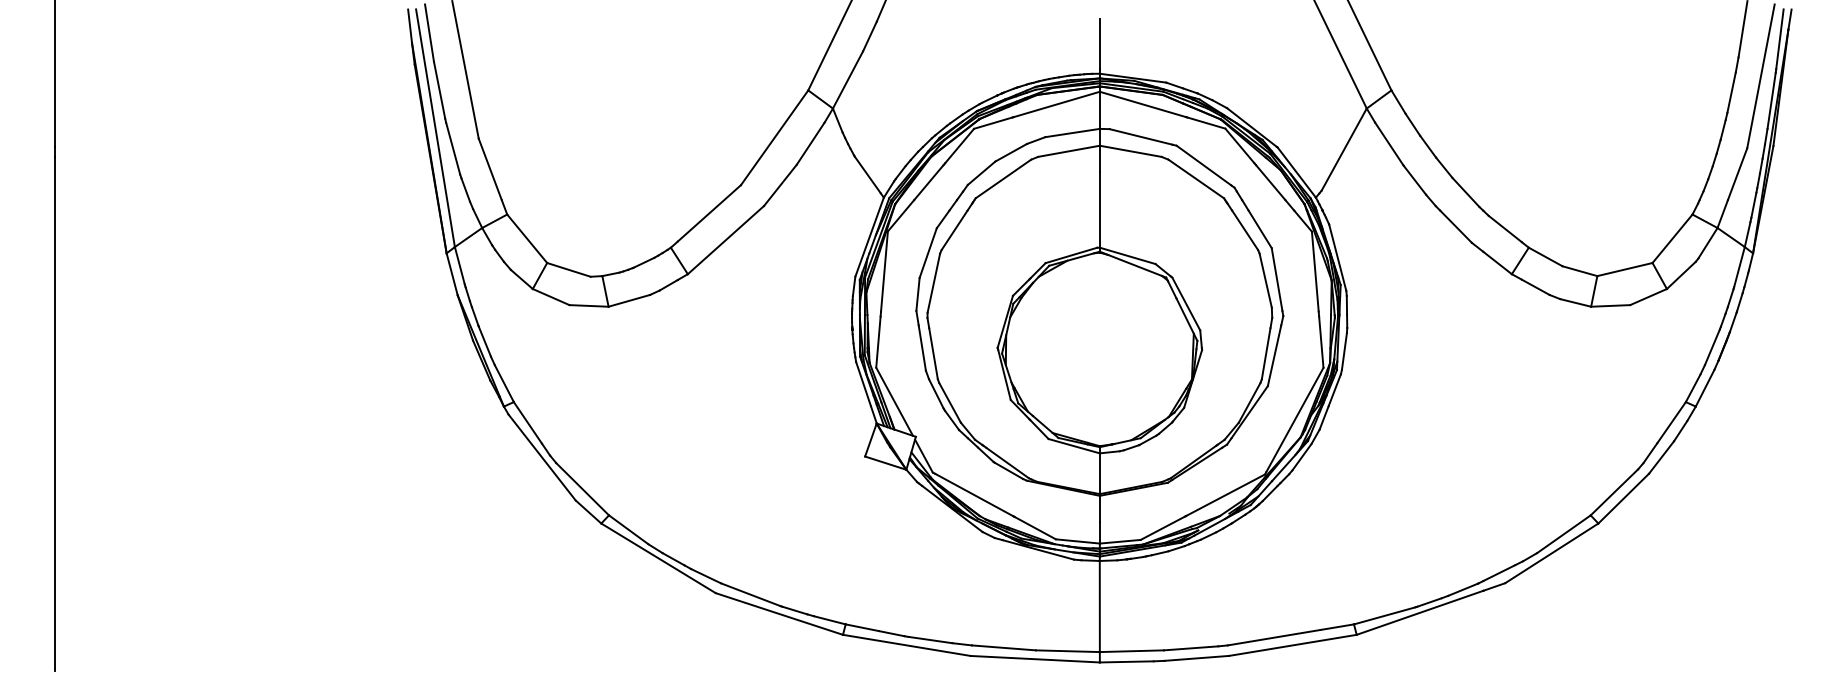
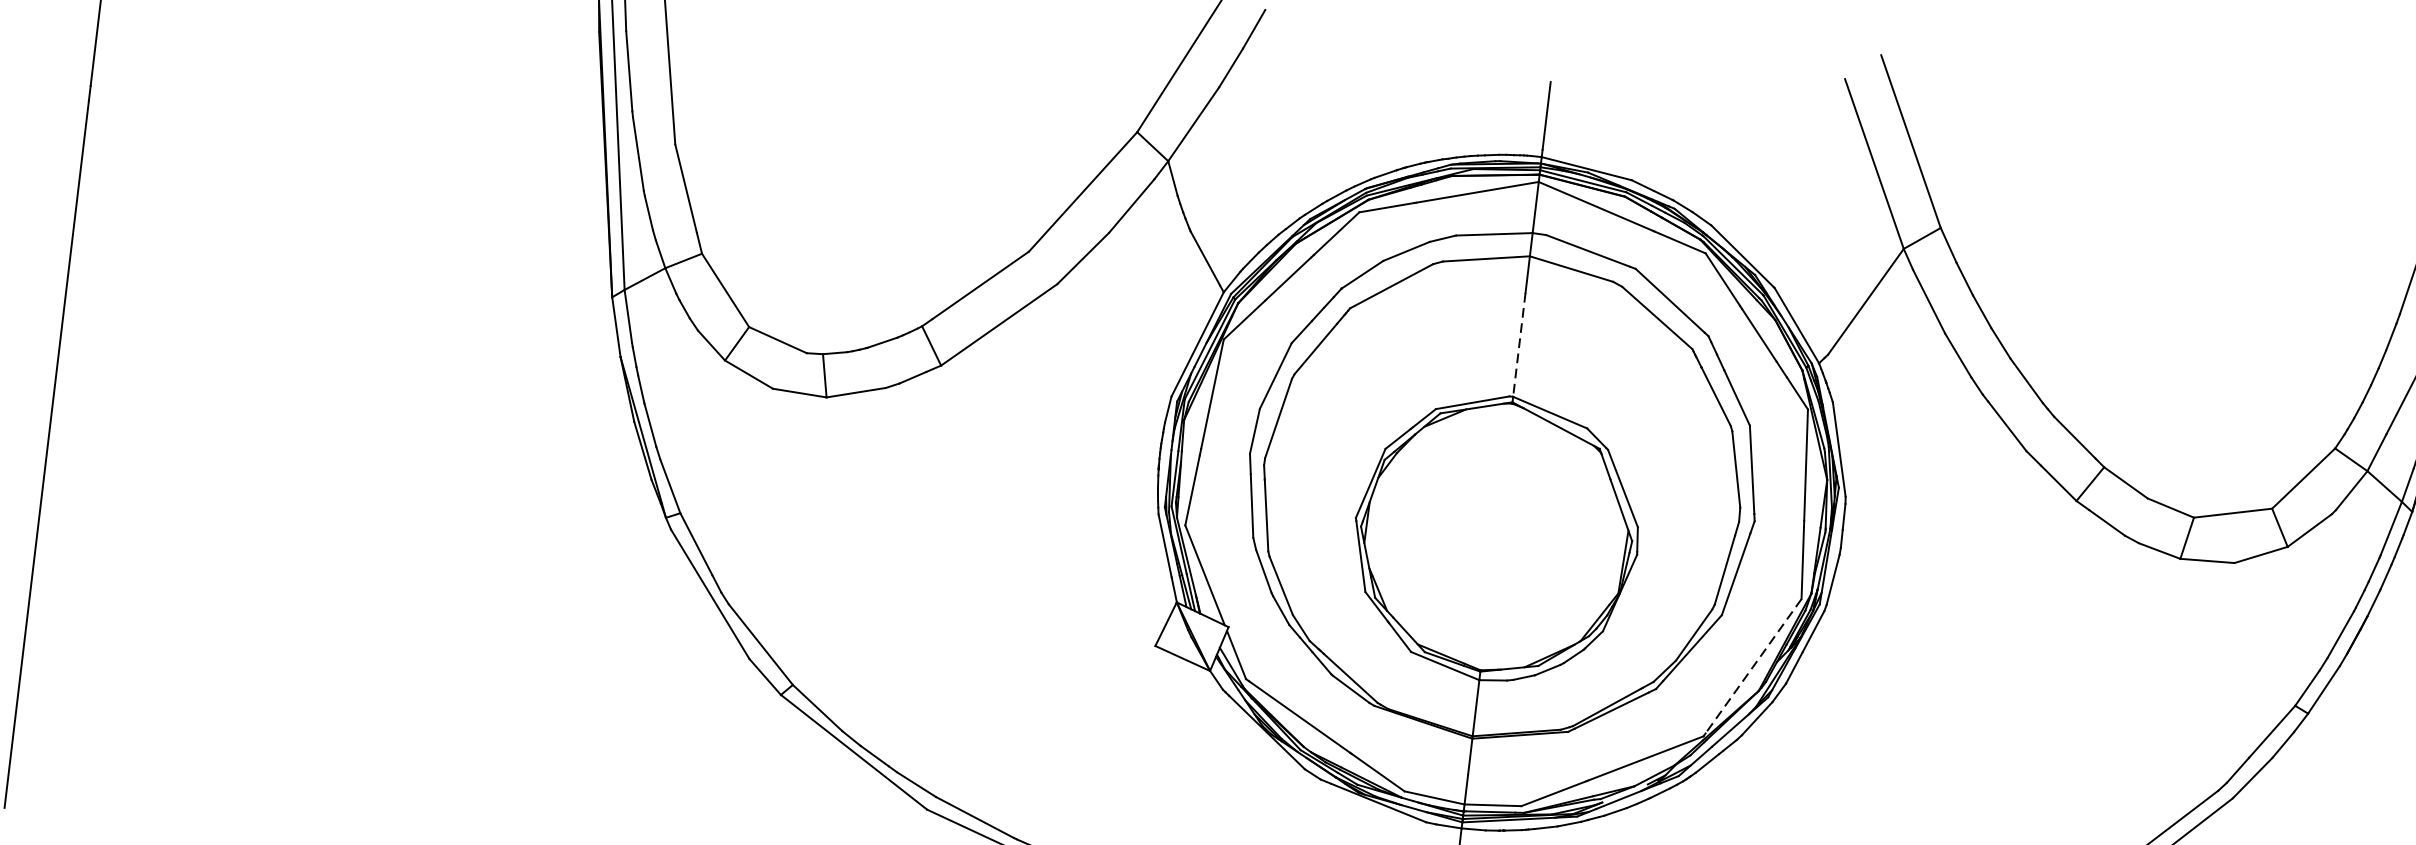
line: (1099, 210) -> (1518, 345), solid -> dashed
line: (1294, 420) -> (1752, 666), solid -> dashed

